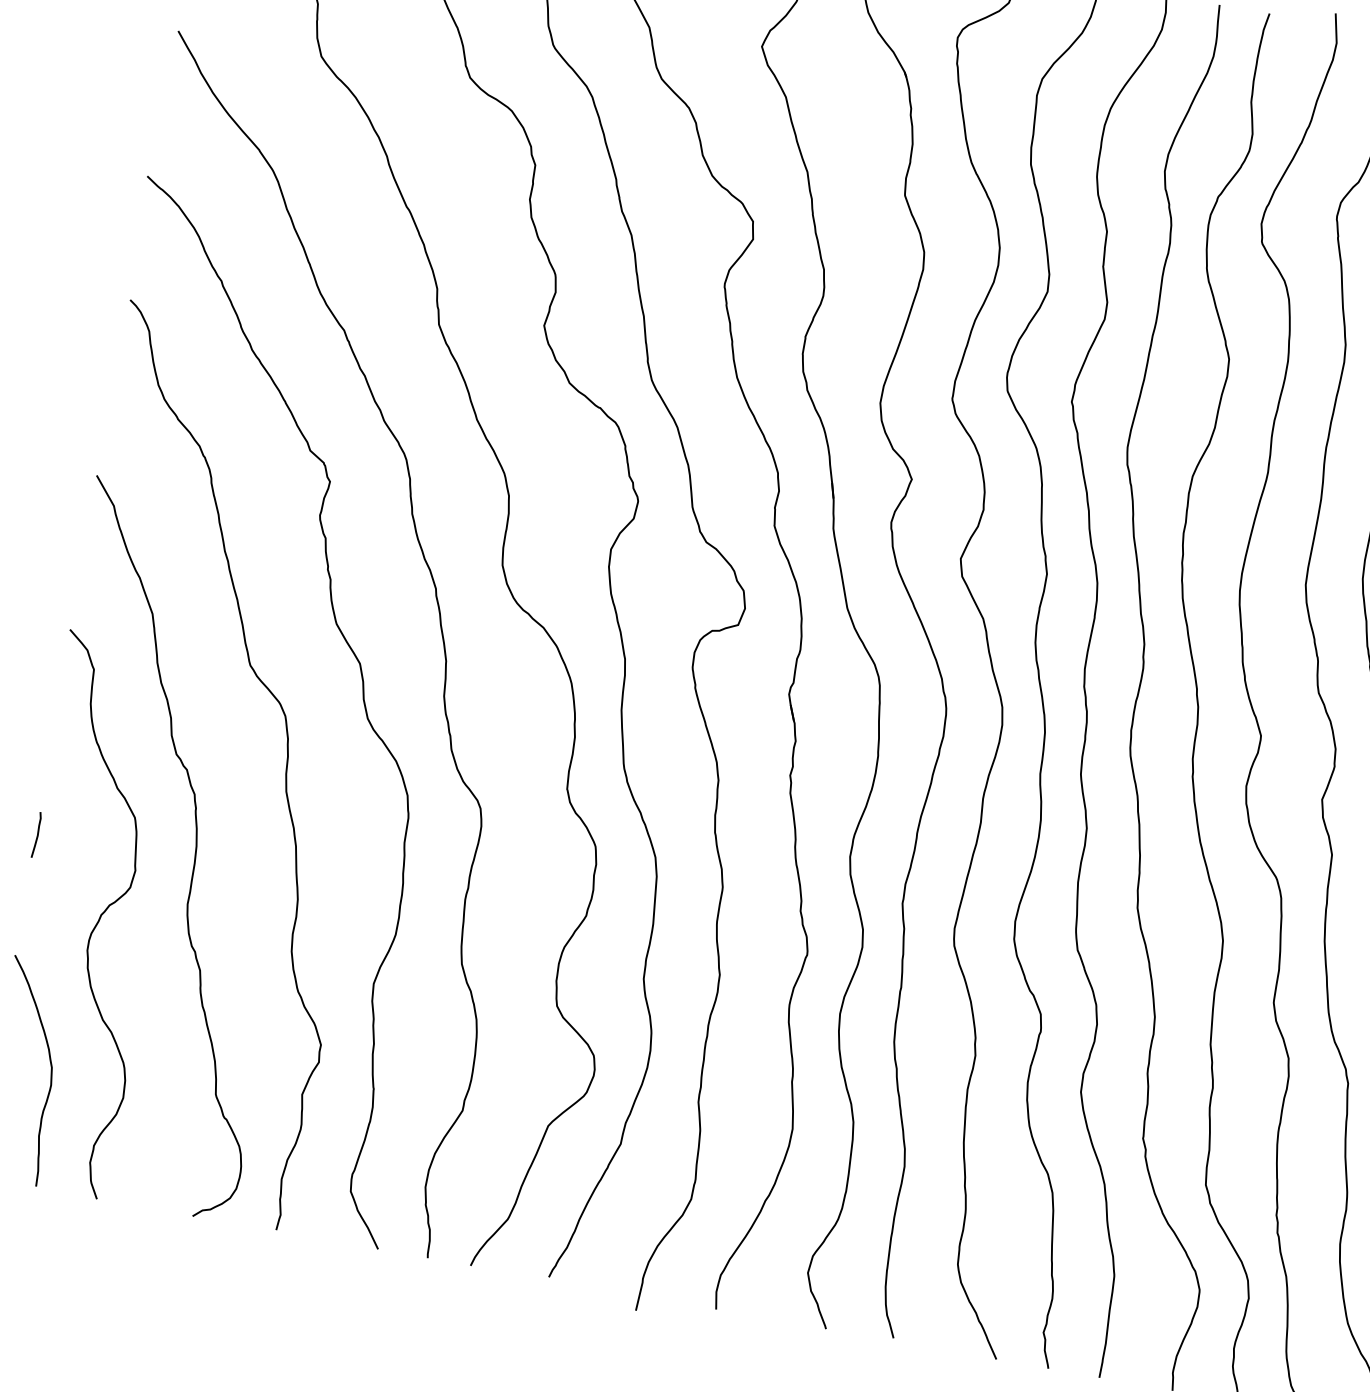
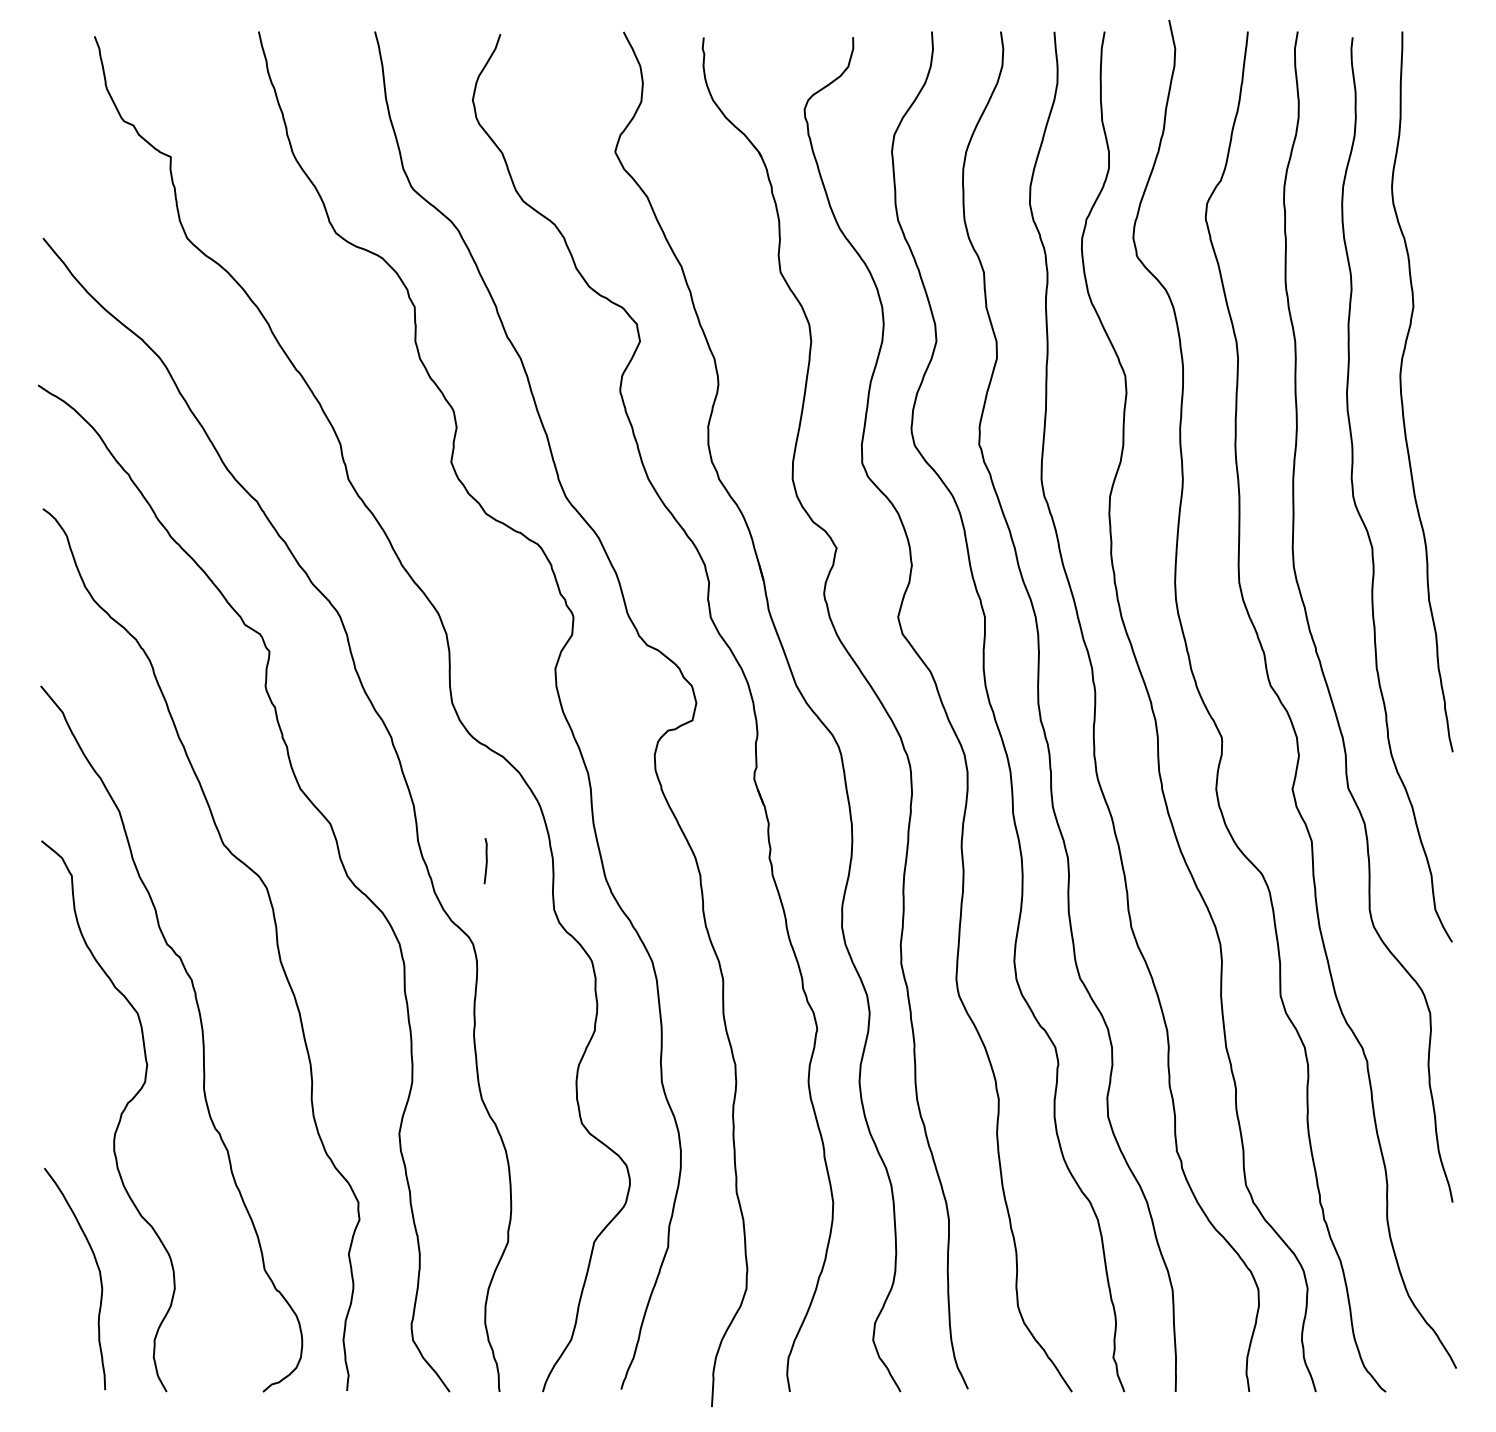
curve: (36, 834) -> (485, 860), moved

